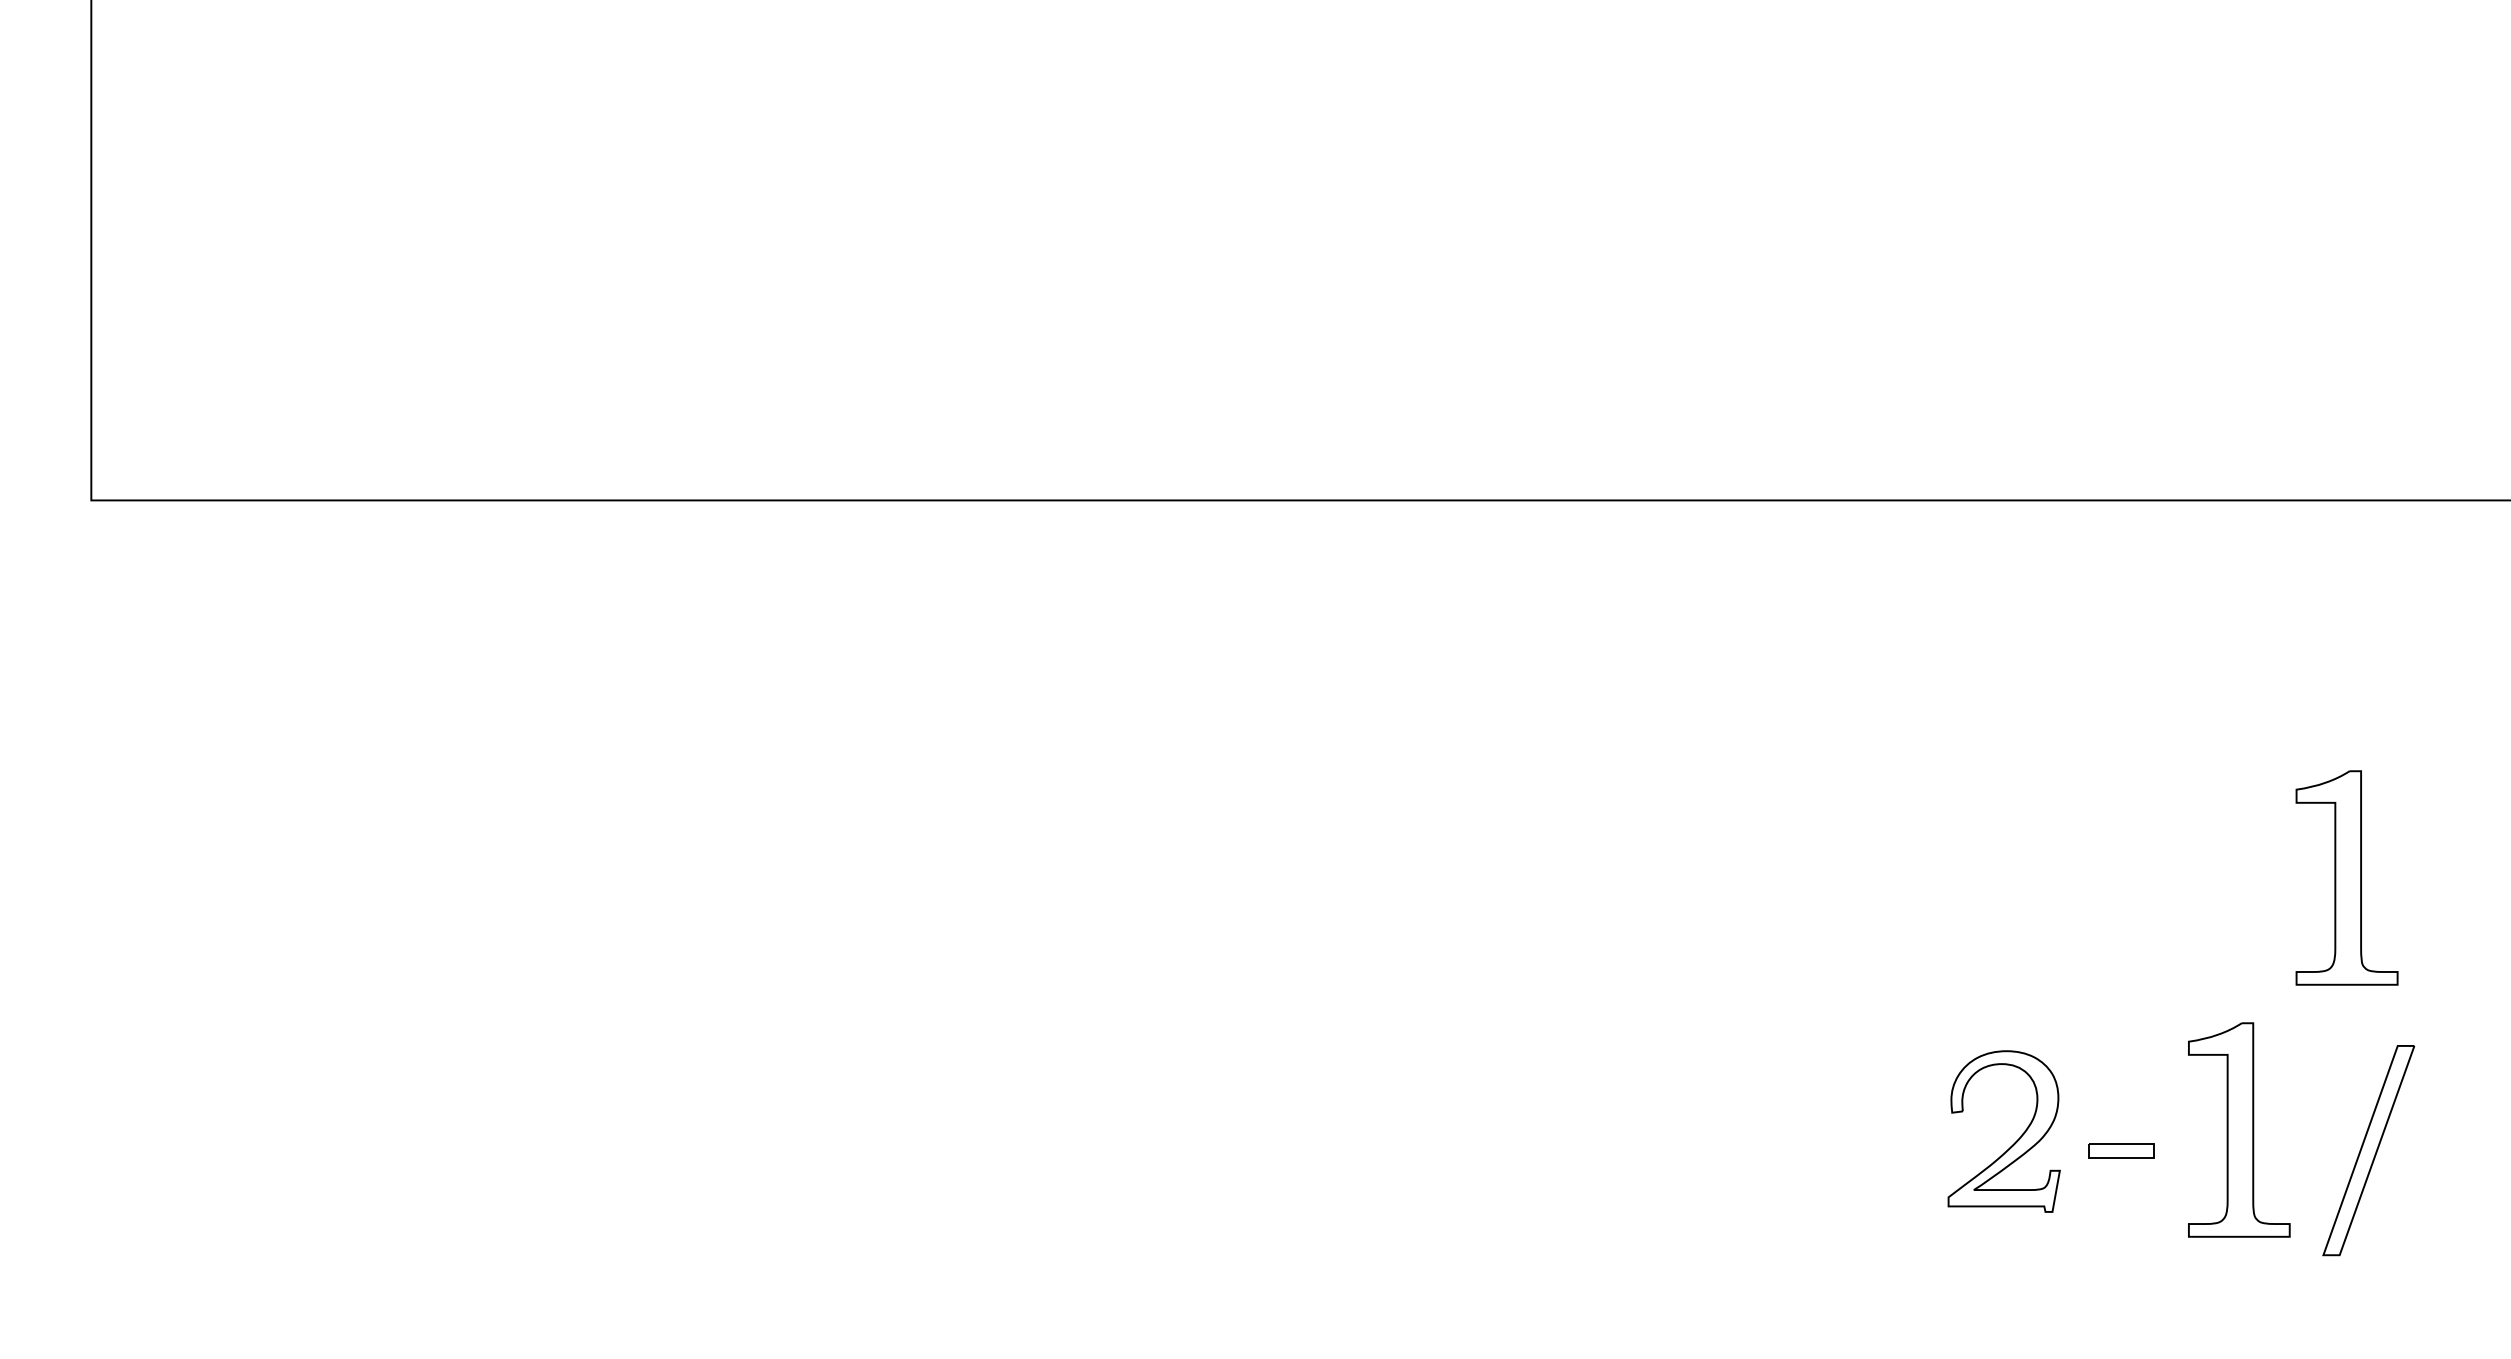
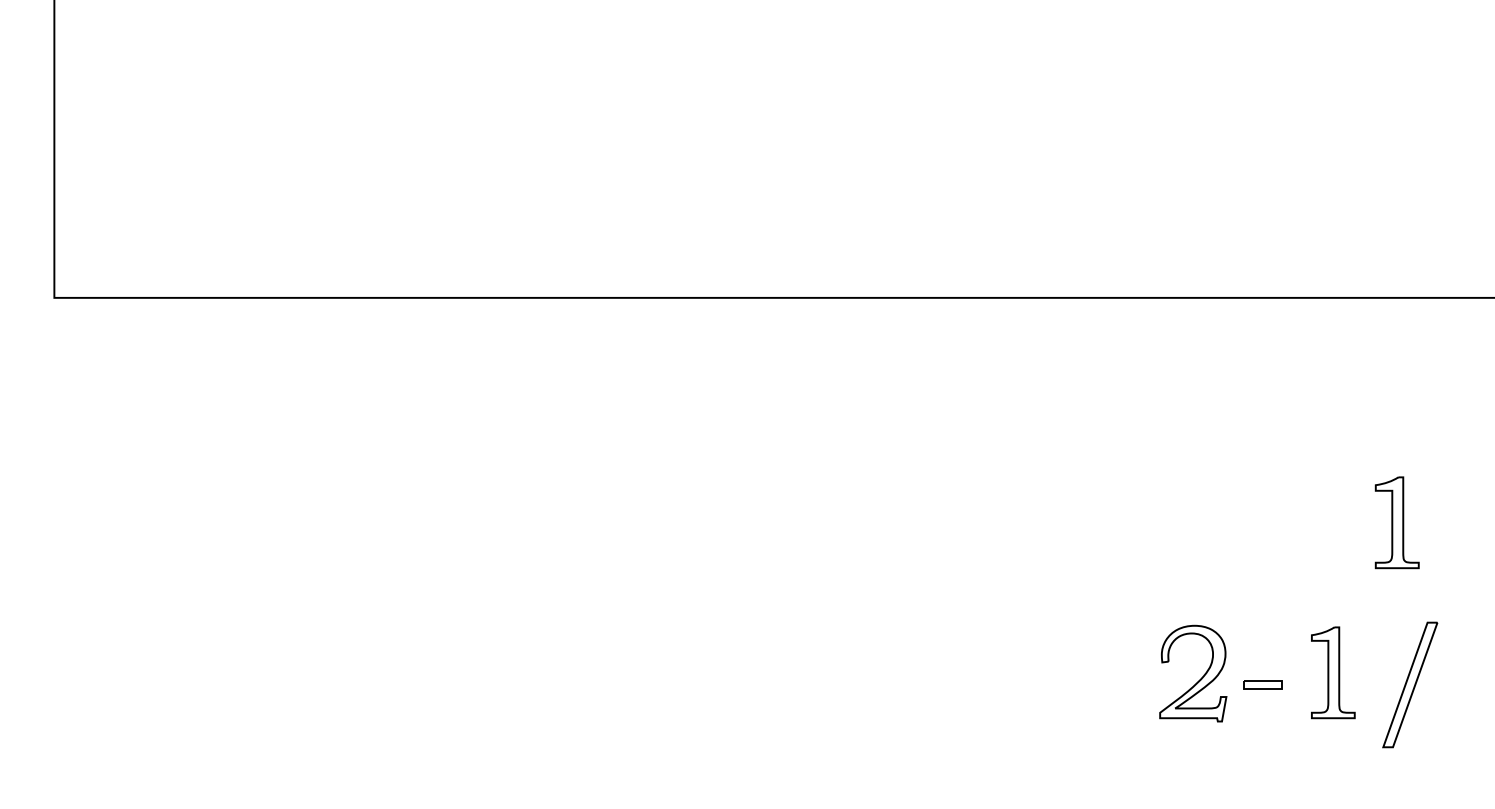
part: (2345, 877) -> (1396, 522), size x0.71
part: (2239, 1129) -> (1333, 672), size x0.71

